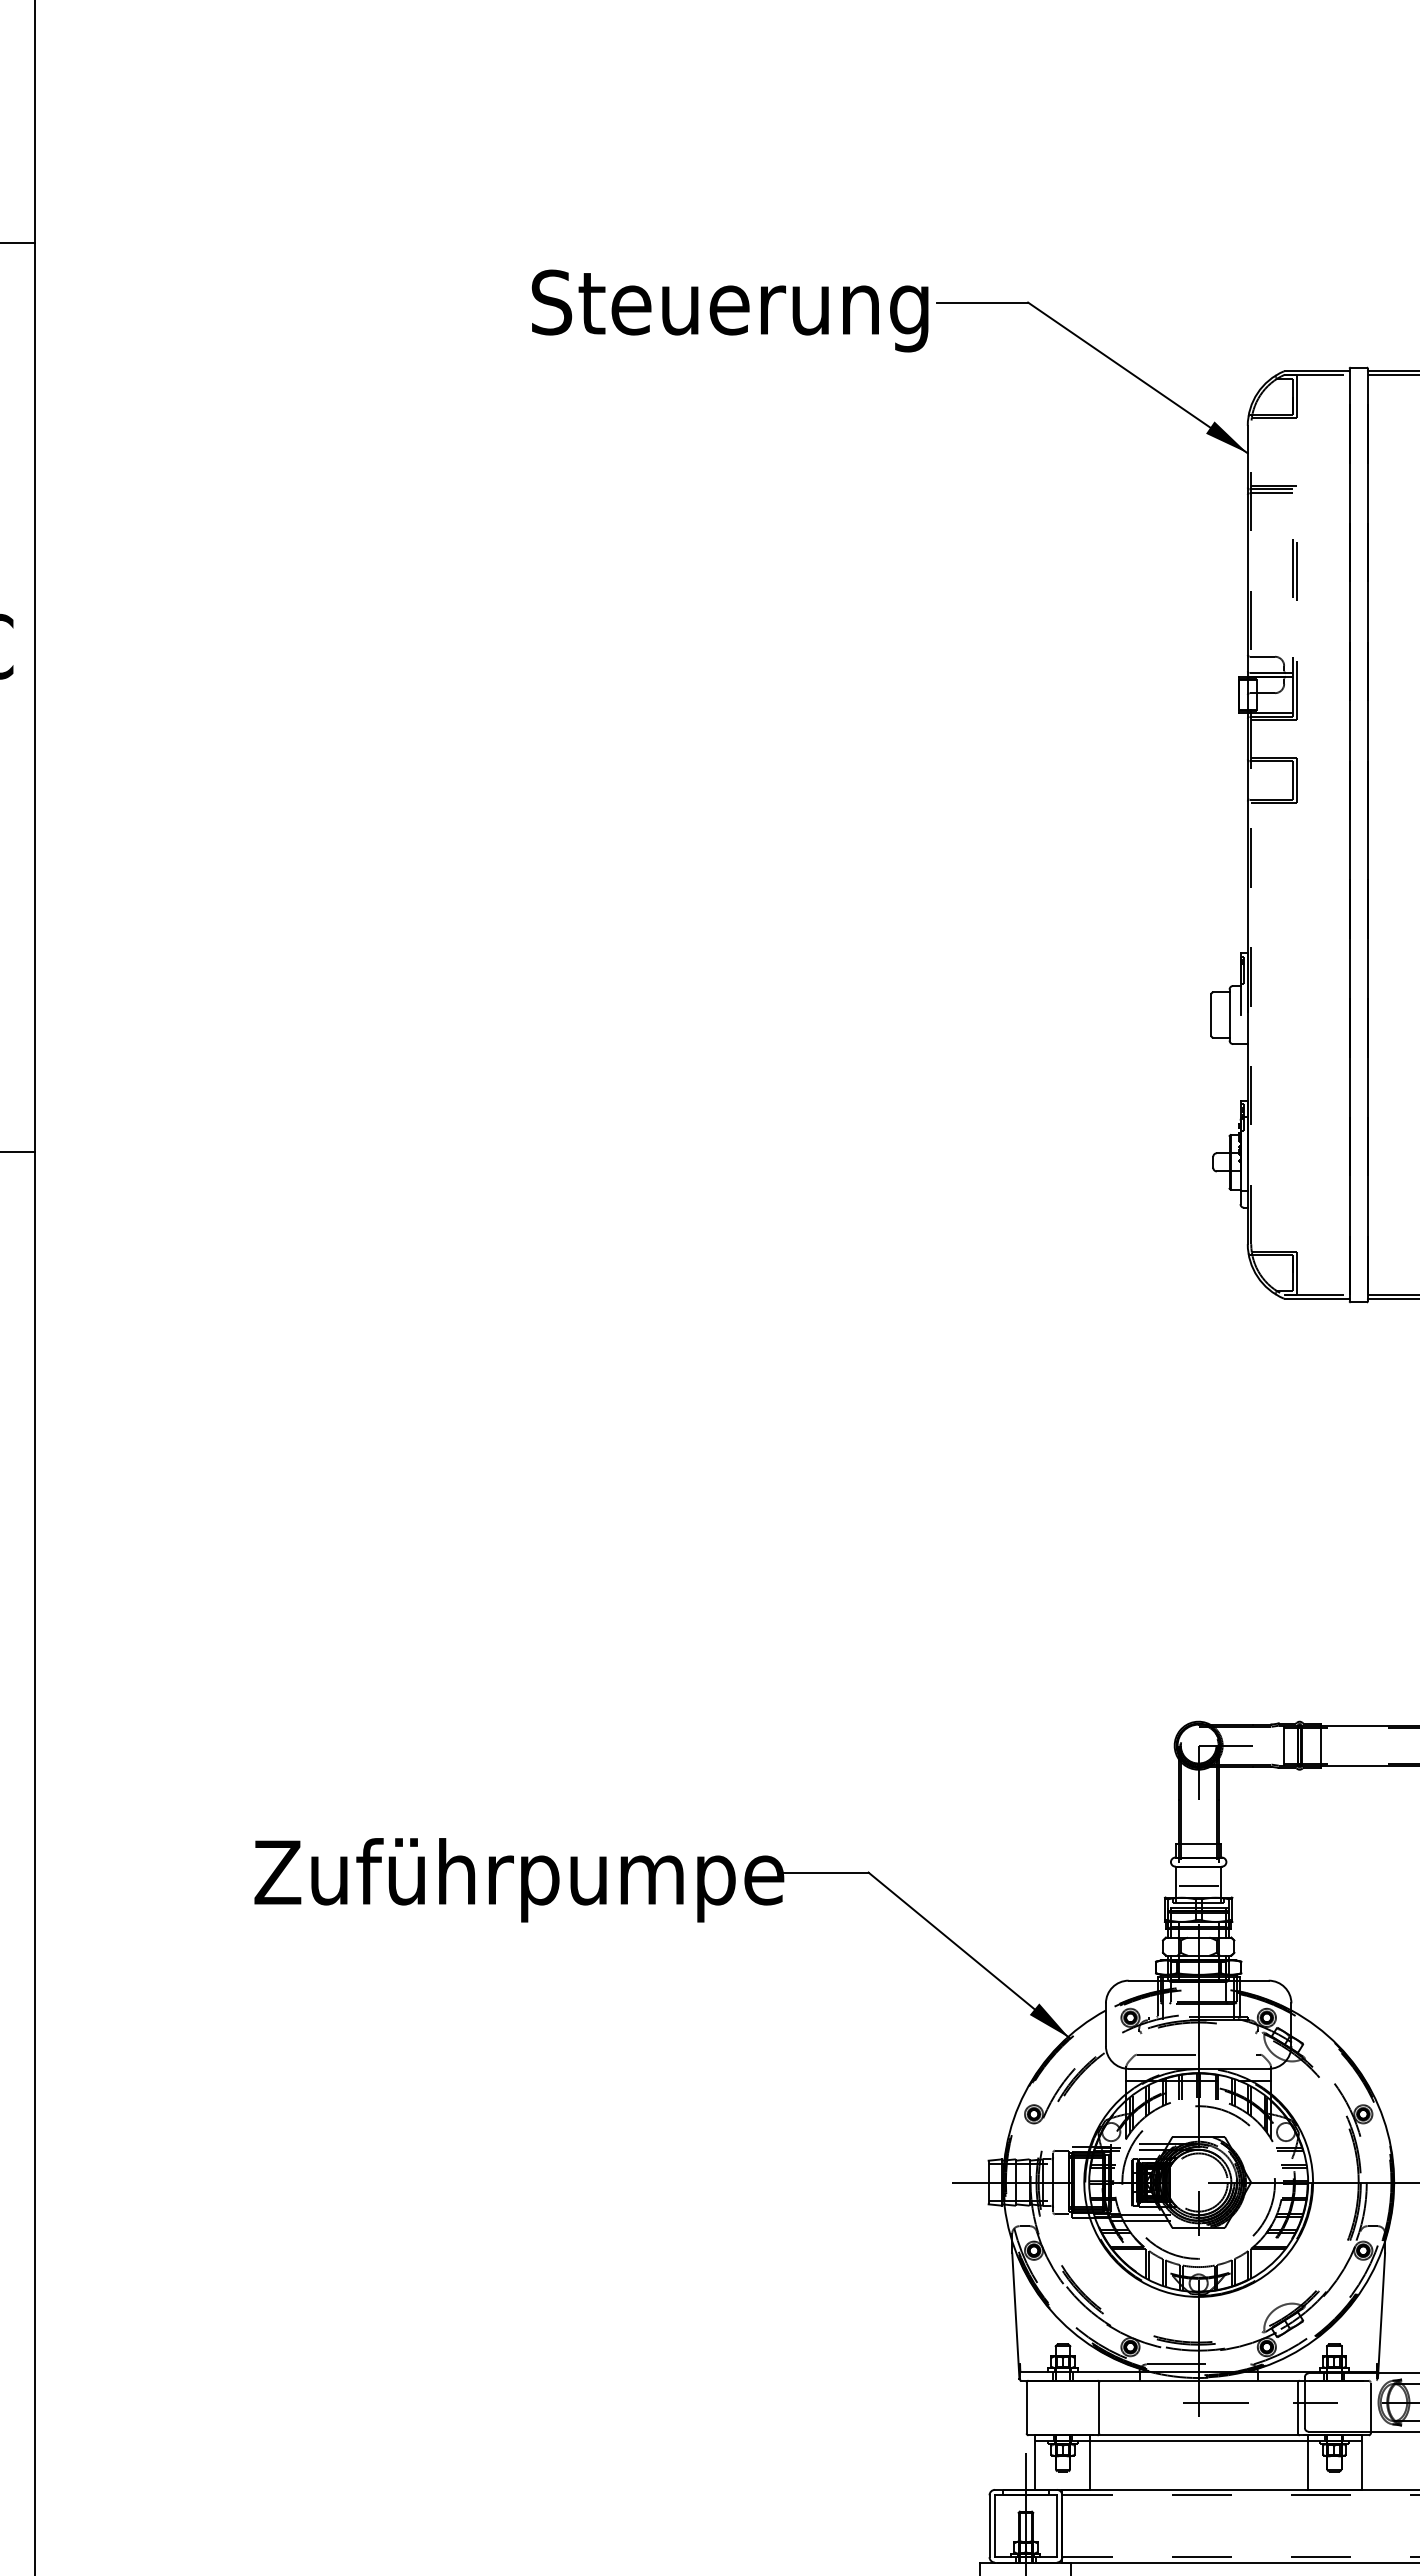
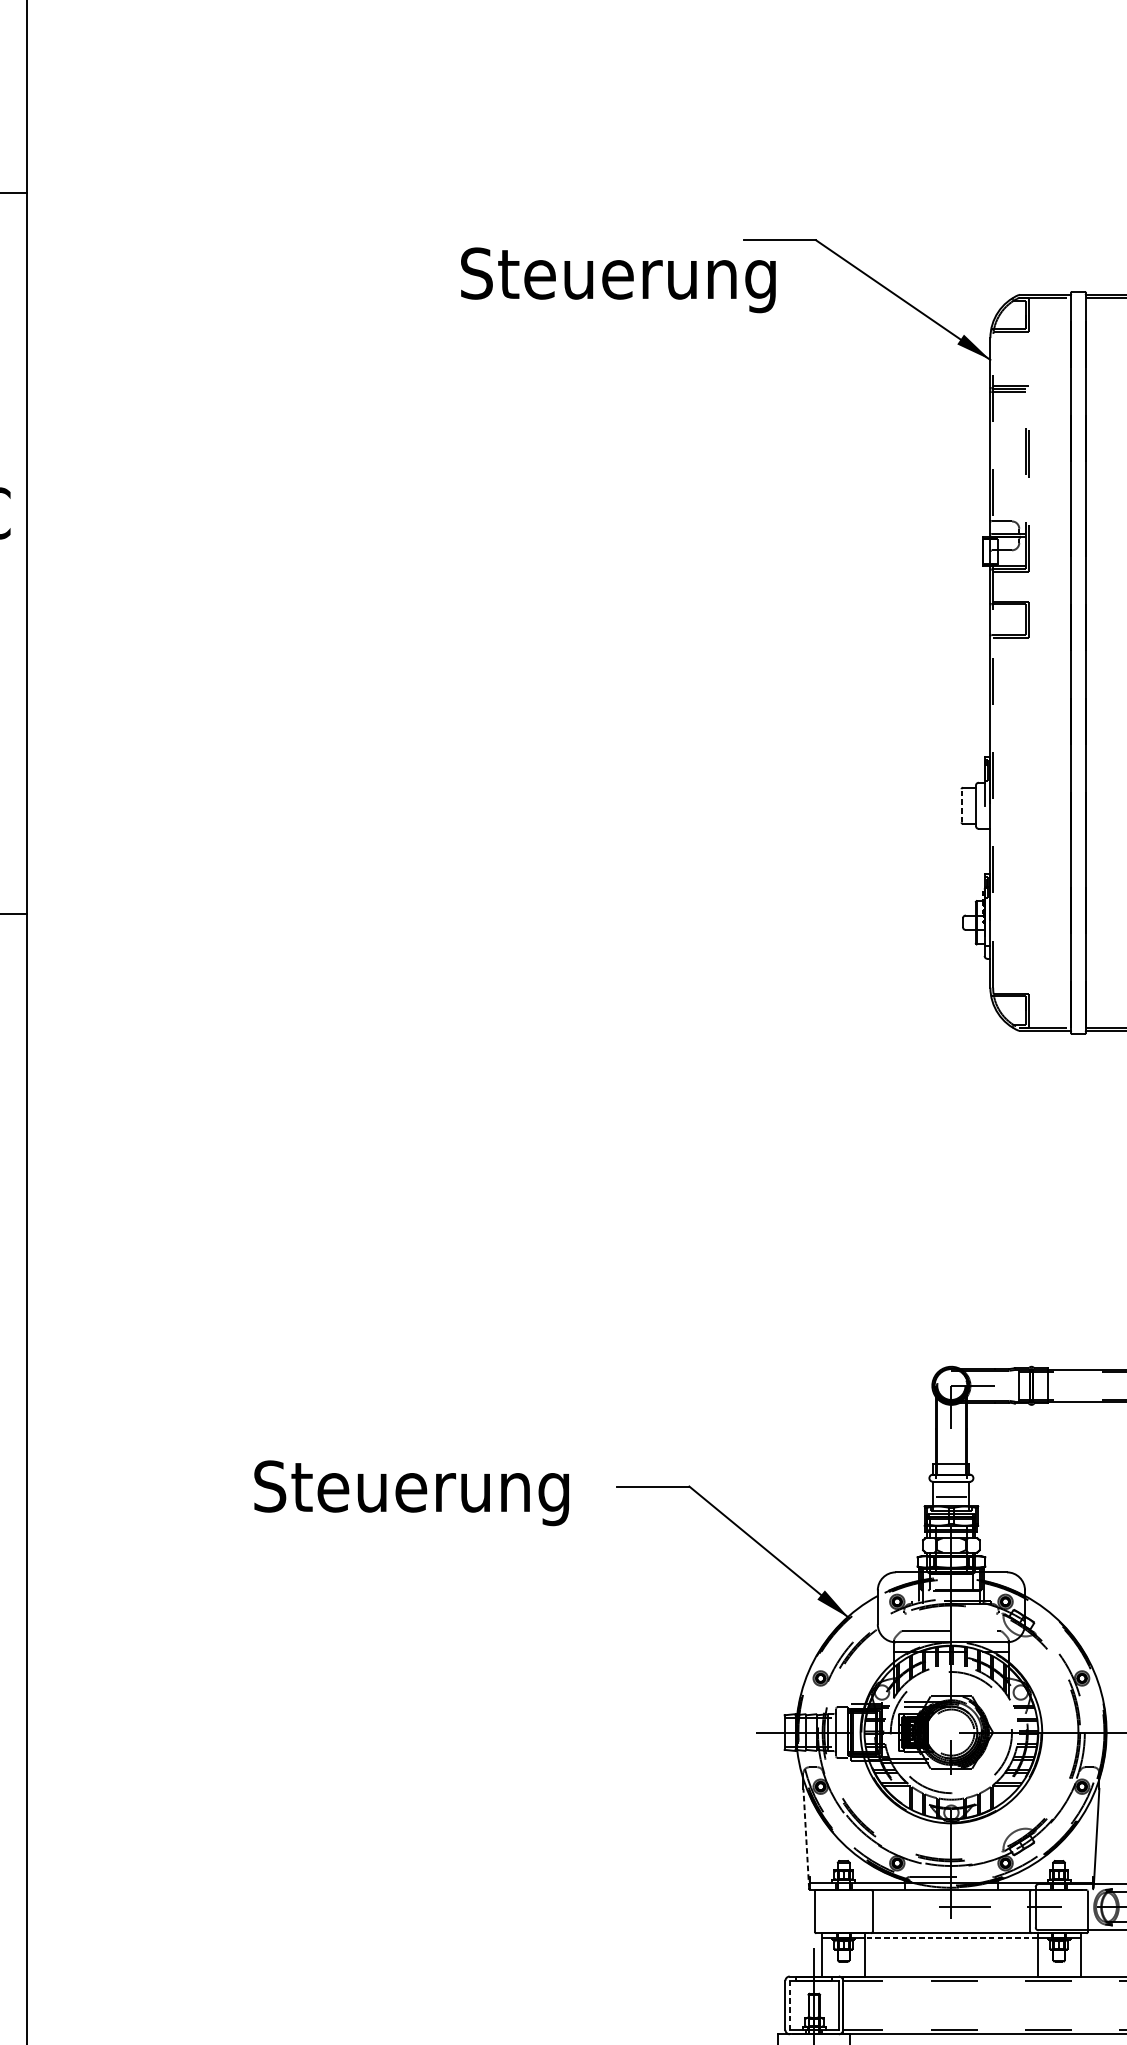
text: (729, 310) -> (617, 279), moved
line: (1211, 1015) -> (961, 806), solid -> dashed
text: (519, 1880) -> (412, 1492), Zuführpumpe -> Steuerung
line: (1015, 2316) -> (806, 1838), solid -> dashed
line: (1198, 2440) -> (951, 1937), solid -> dashed
line: (995, 2526) -> (790, 2005), solid -> dashed

